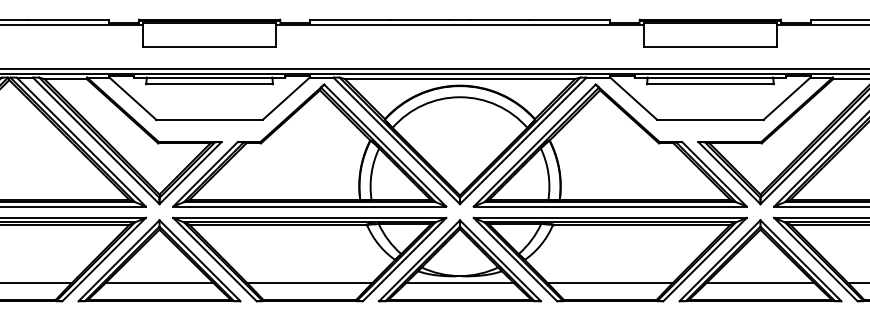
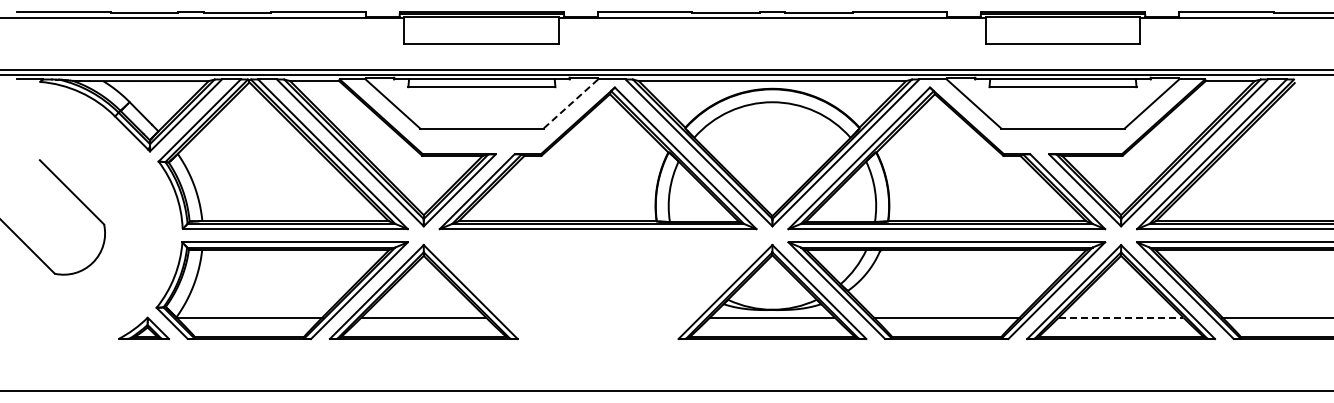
line: (285, 98) -> (570, 103), solid -> dashed
part: (309, 259) -> (597, 290), removed
line: (760, 282) -> (1121, 317), solid -> dashed

